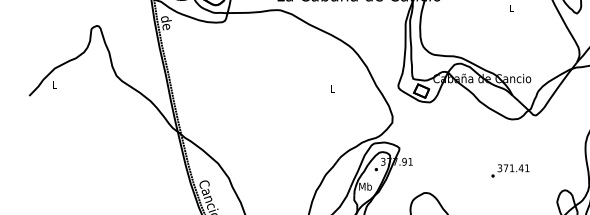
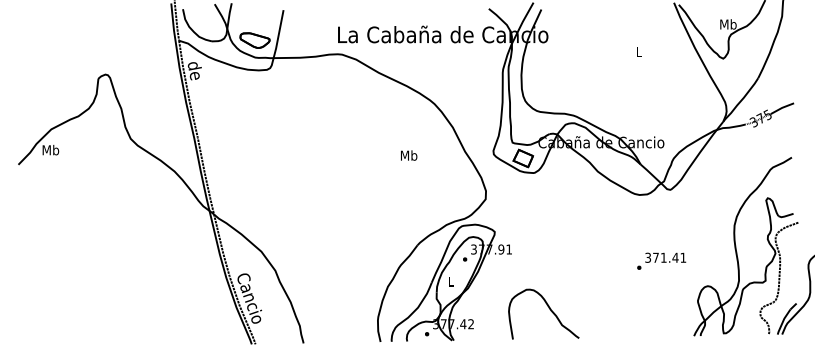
text: (54, 84) -> (50, 149), L -> Mb
text: (332, 88) -> (408, 155), L -> Mb
text: (510, 170) -> (661, 260), moved
text: (365, 186) -> (451, 281), Mb -> L

